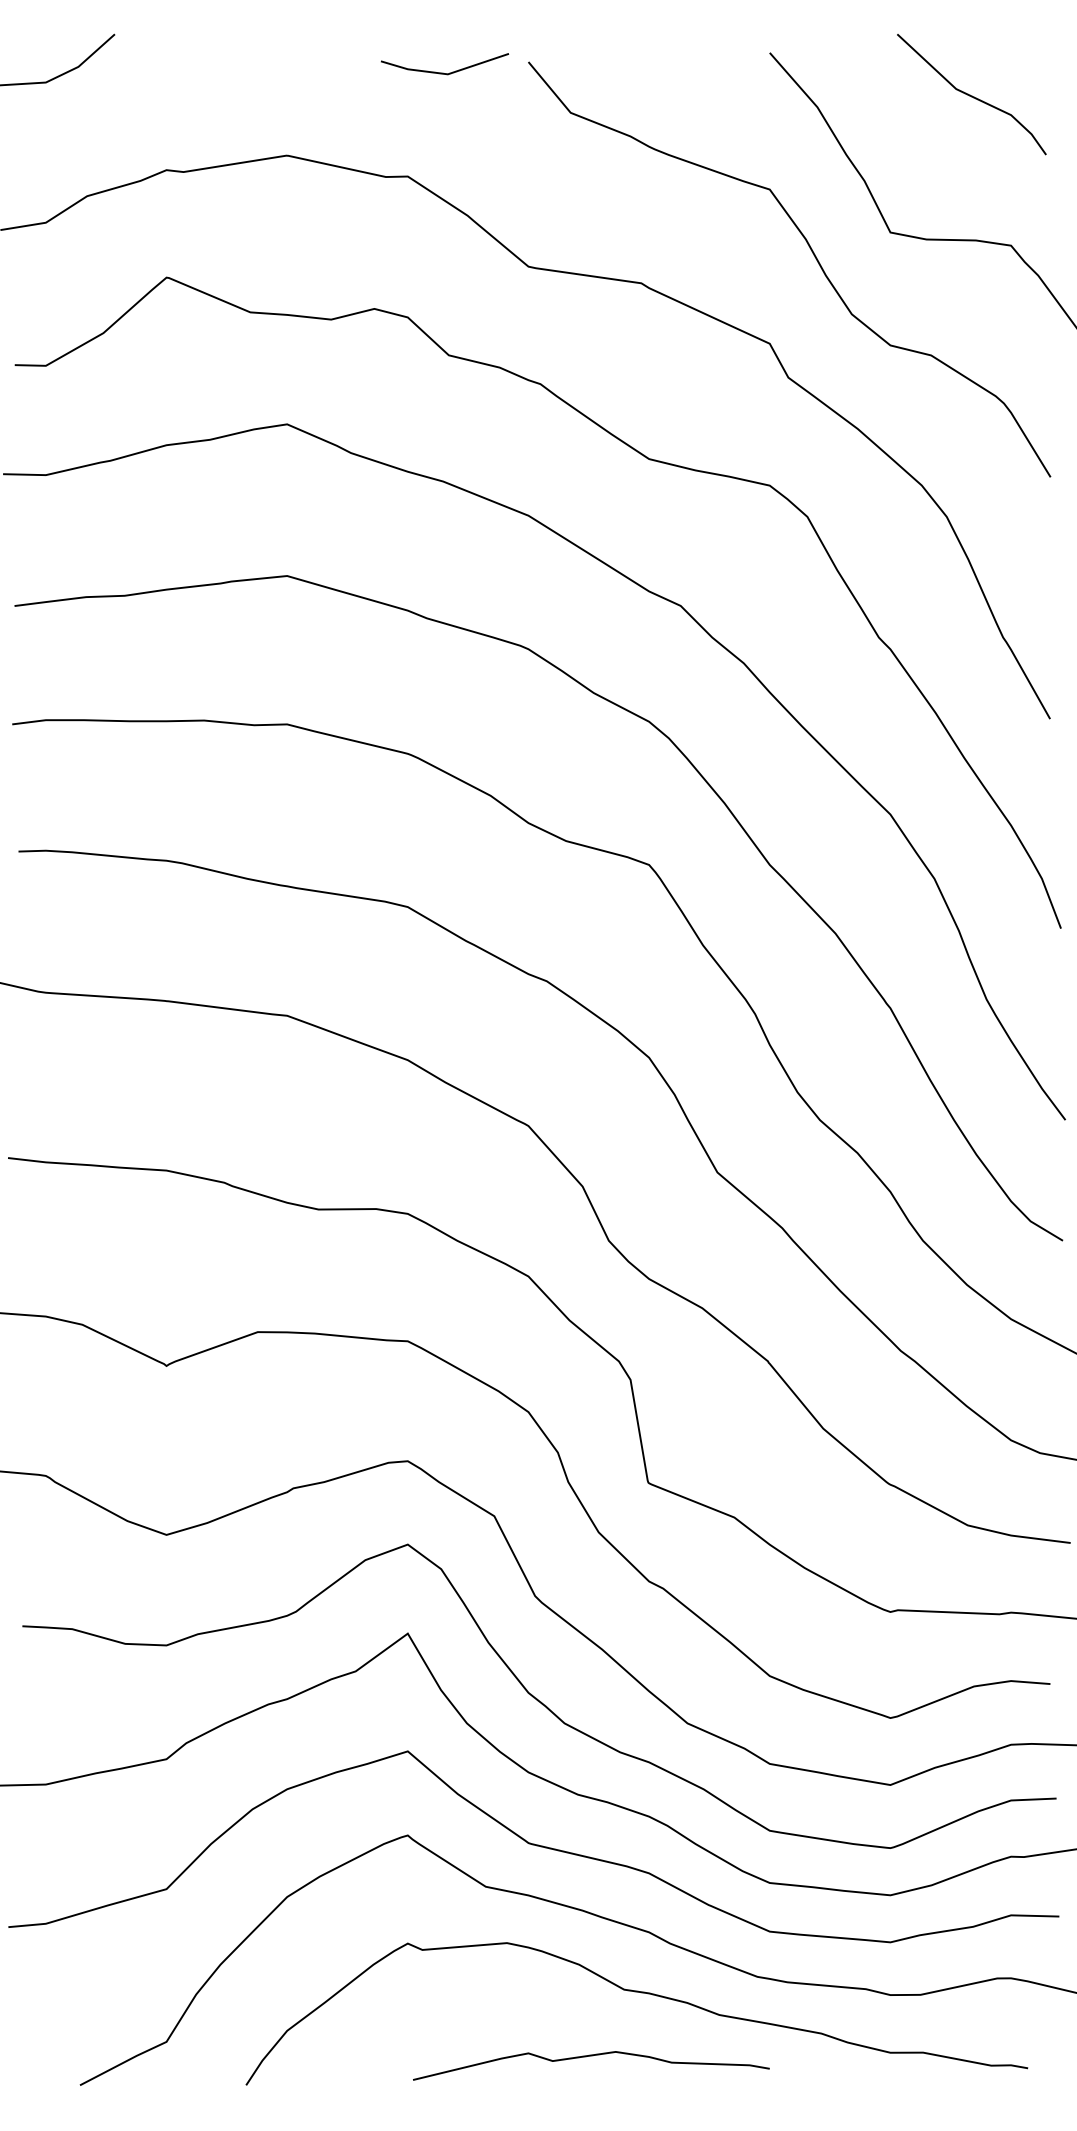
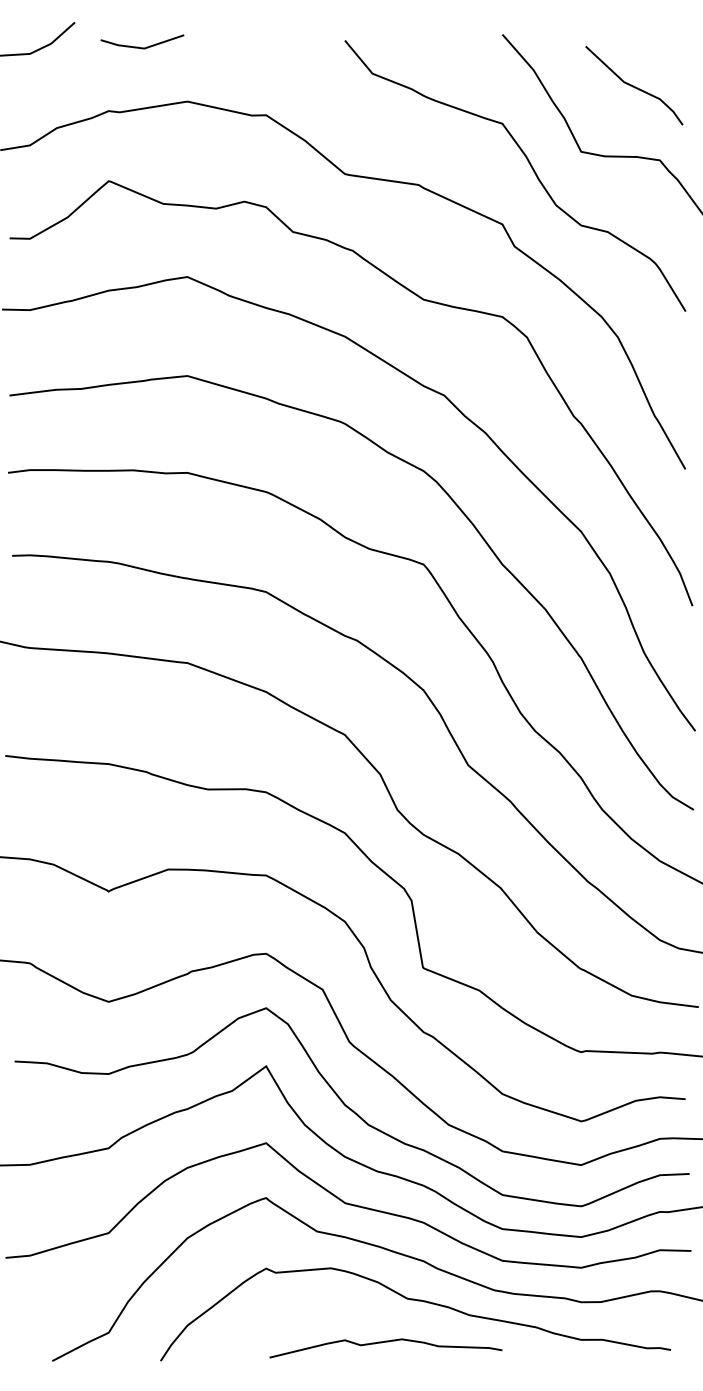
line: (445, 72) -> (142, 47), moved
line: (970, 94) -> (633, 85), moved

